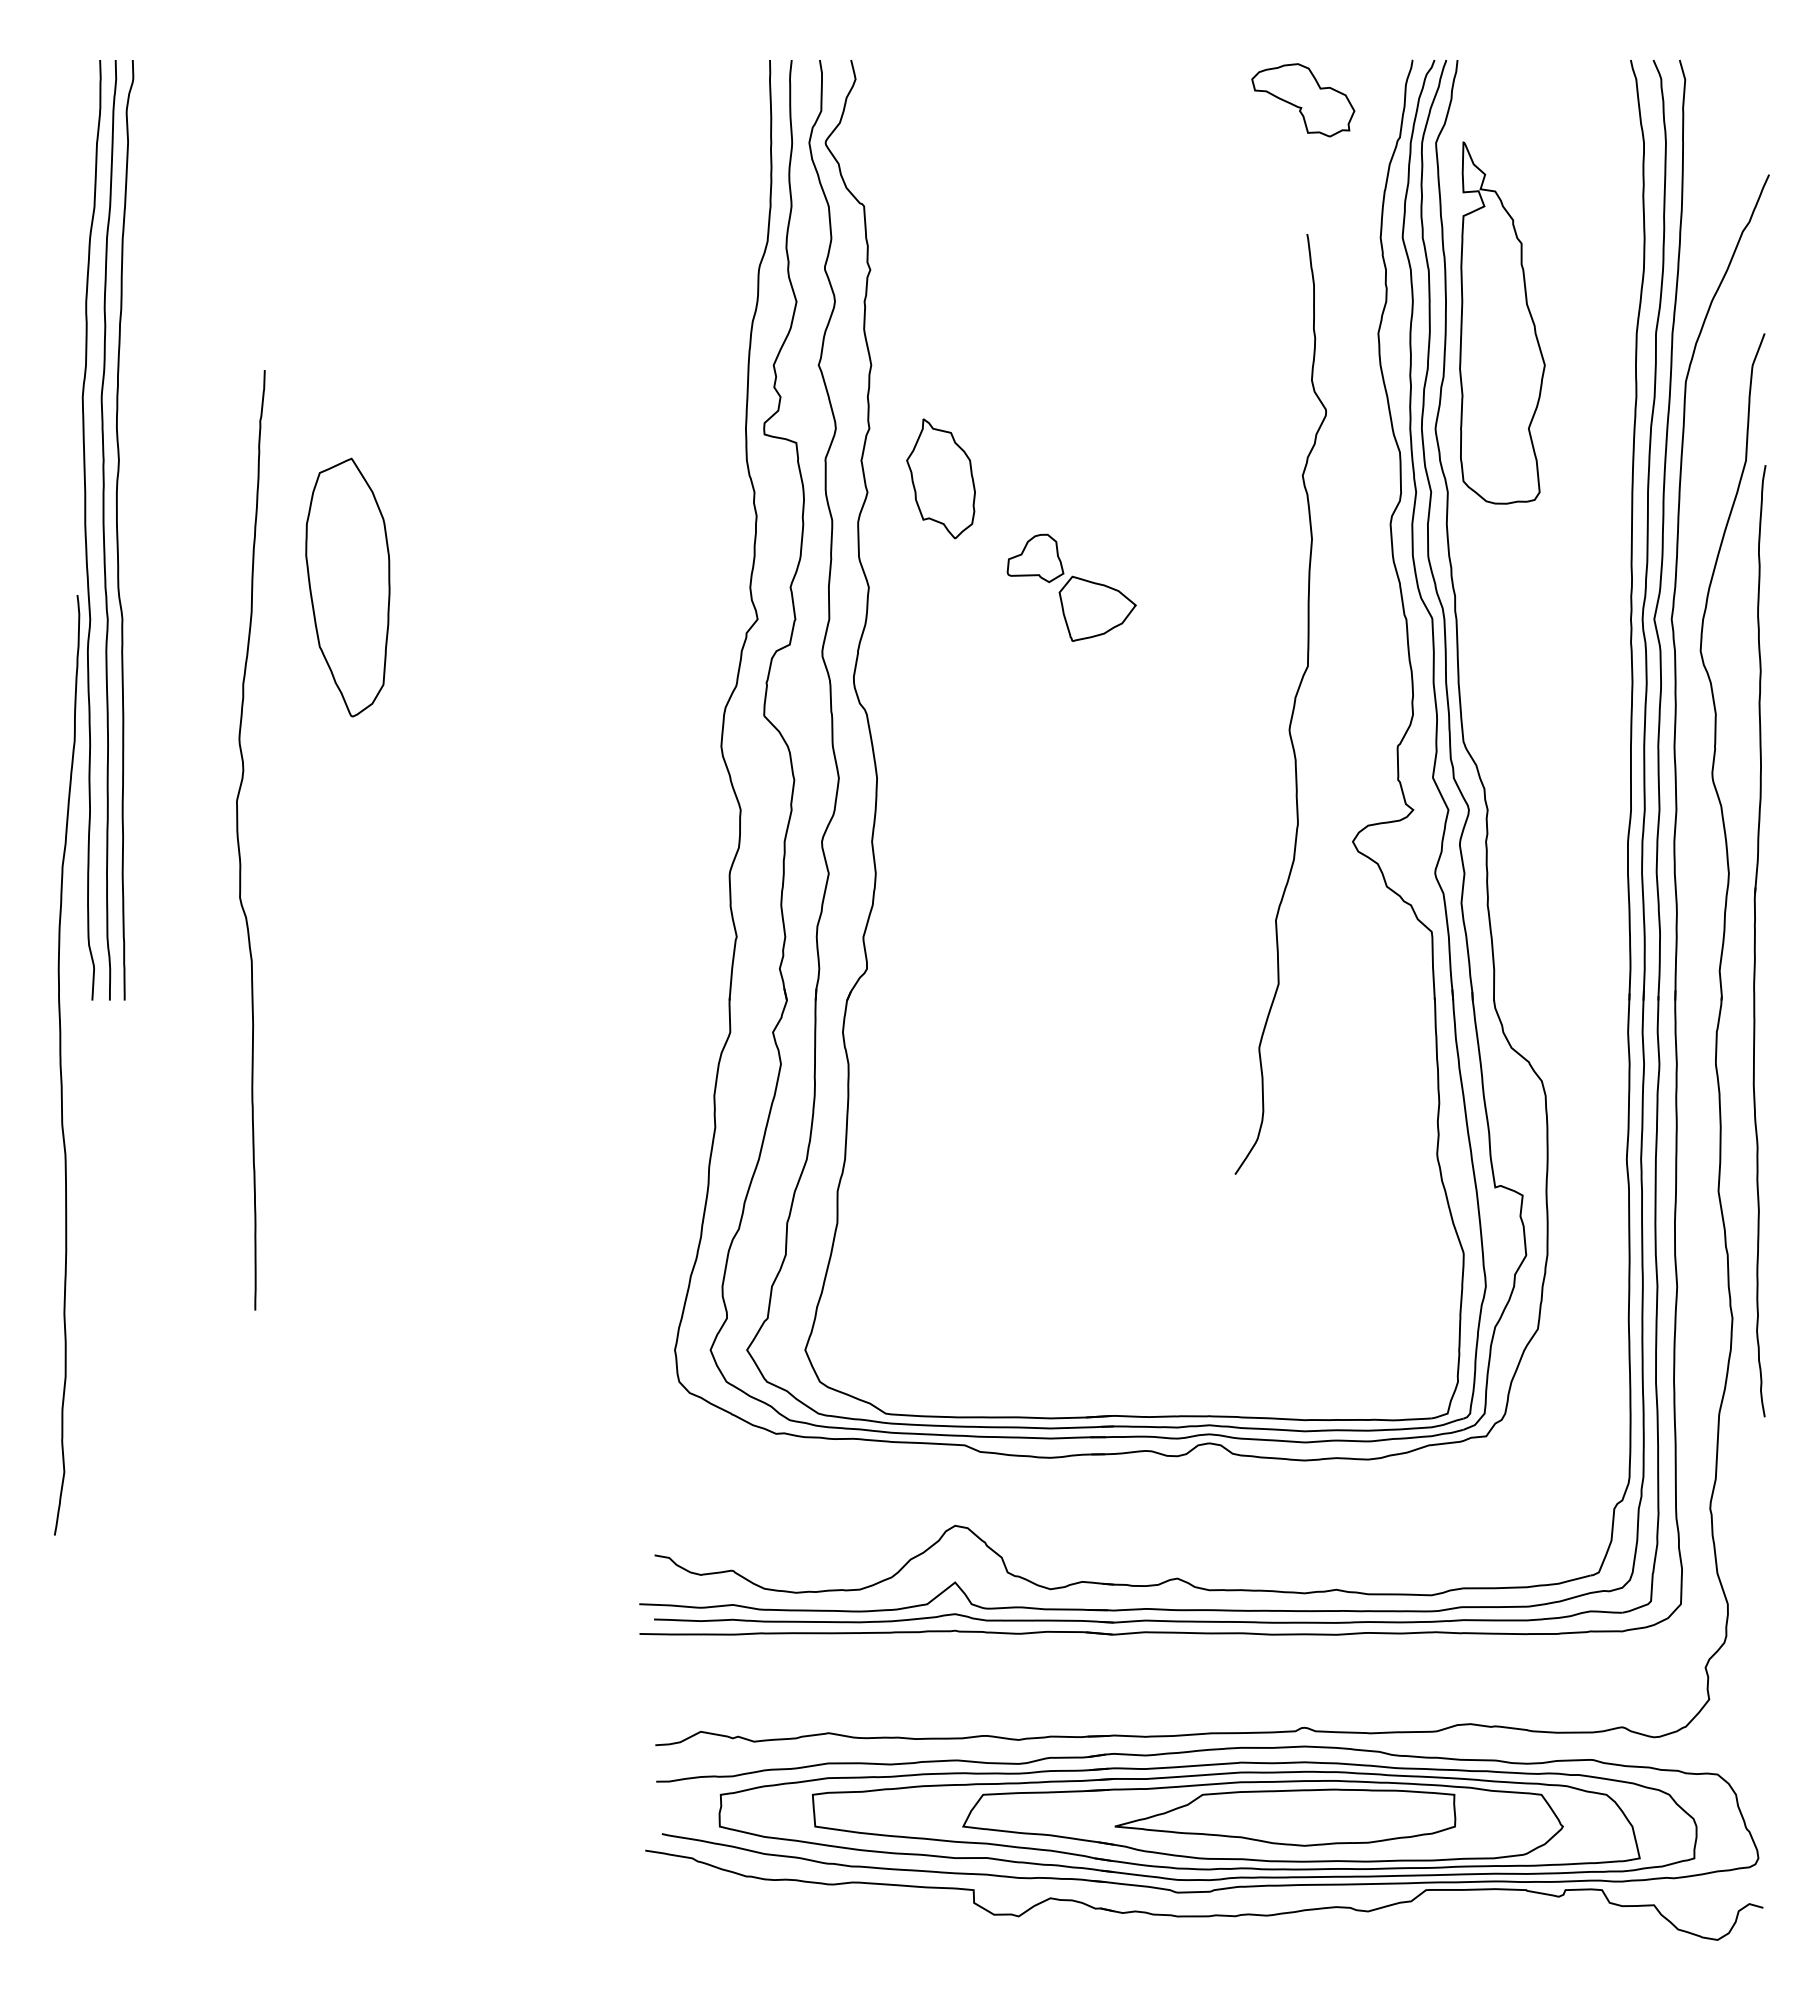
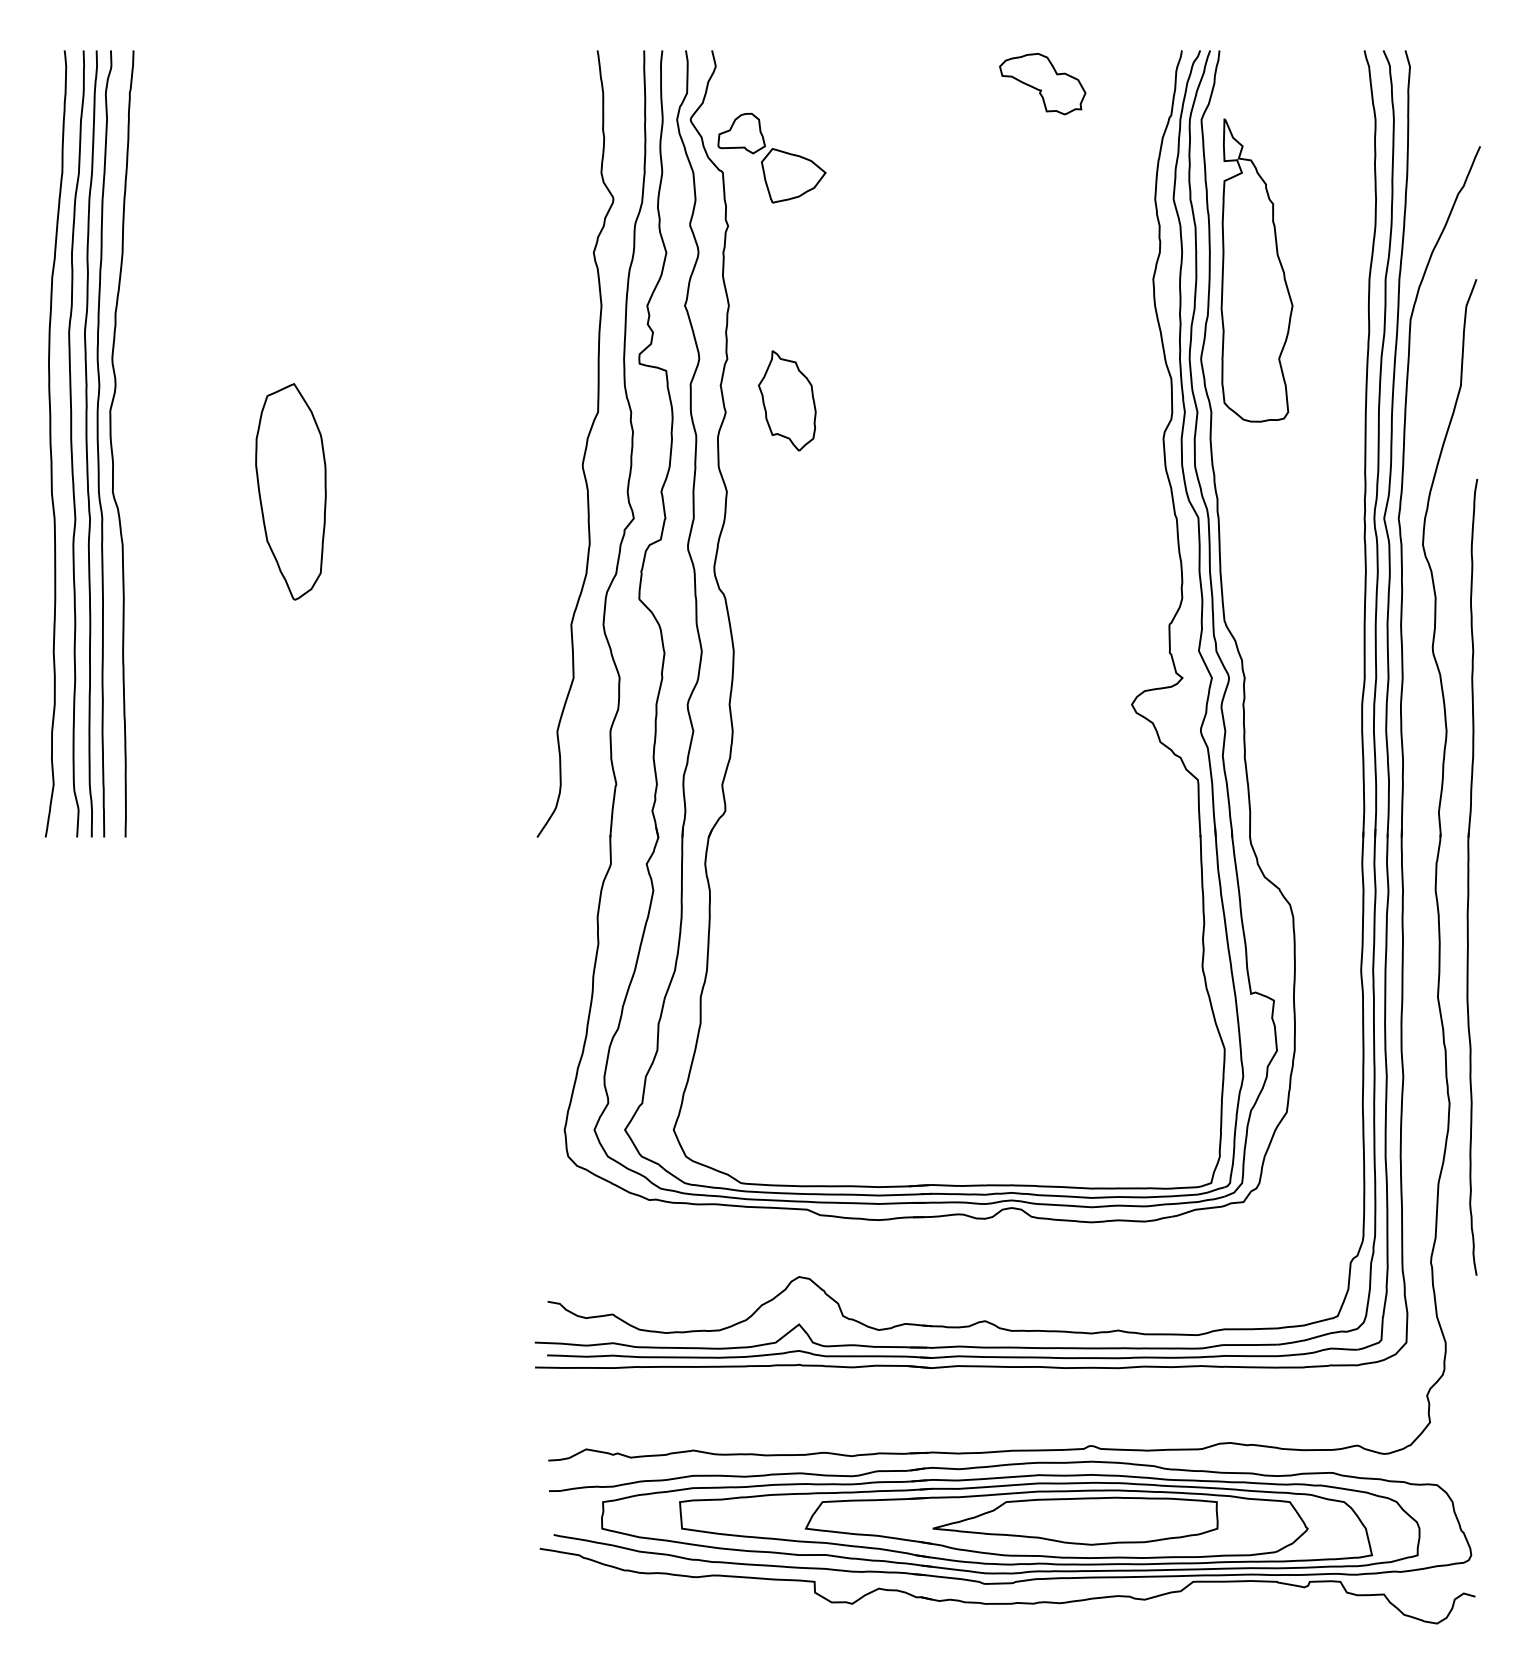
part: (1303, 100) -> (1042, 84), moved
part: (1071, 587) -> (771, 157), moved
curve: (1292, 708) -> (585, 447), moved
curve: (239, 842) -> (112, 445), moved
part: (1759, 941) -> (1472, 877), moved
curve: (61, 1065) -> (51, 444), moved

